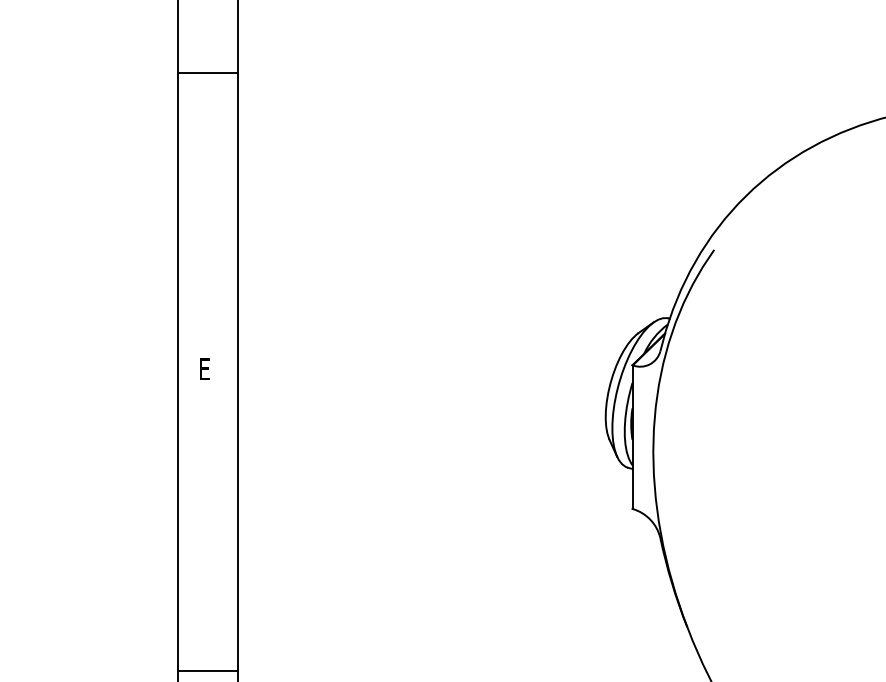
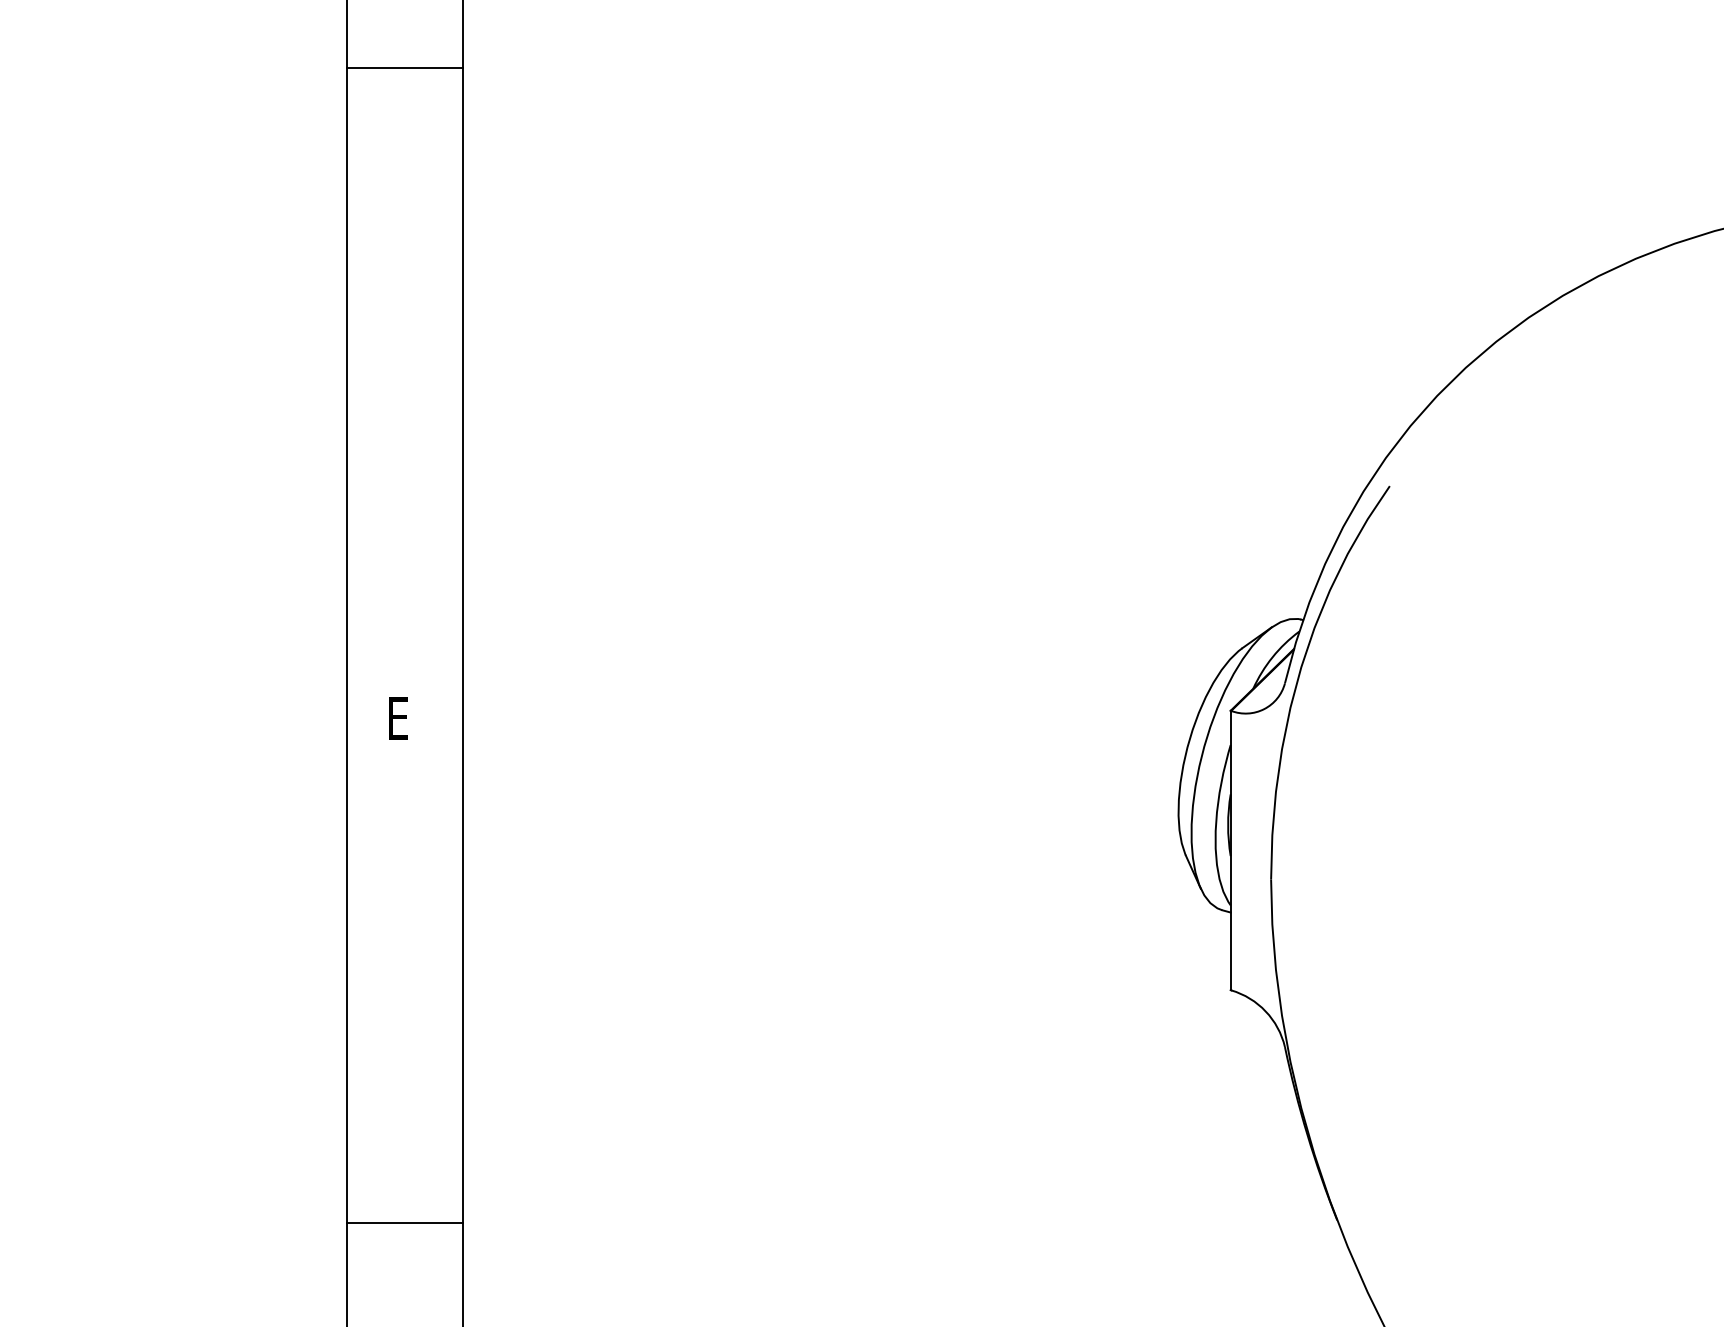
line: (207, 72) -> (403, 67), moved
line: (207, 671) -> (403, 1222), moved

